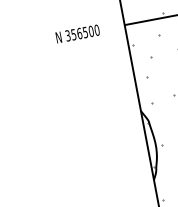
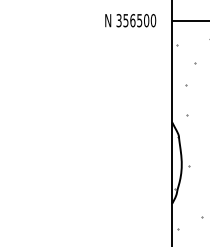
text: (77, 33) -> (130, 20), moved

